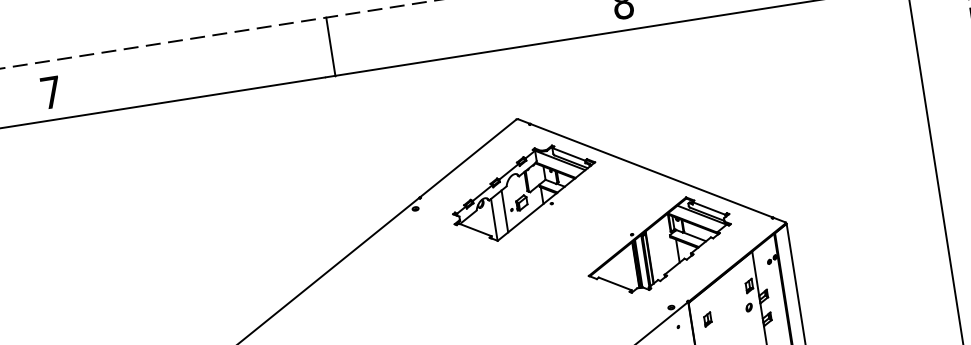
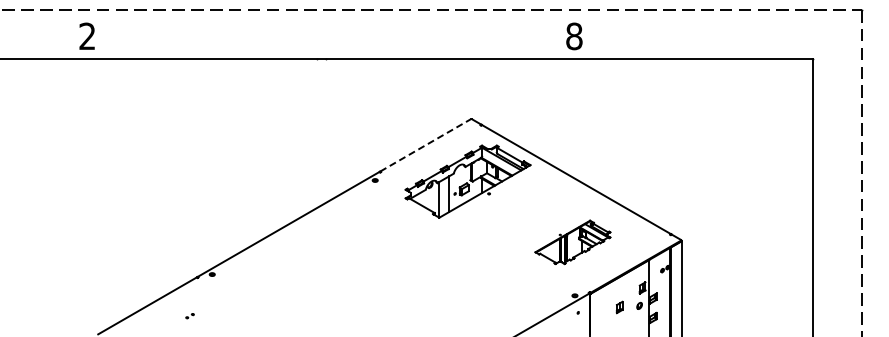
line: (330, 46) -> (325, 34), removed
text: (51, 91) -> (87, 35), 7 -> 2
line: (468, 158) -> (425, 145), solid -> dashed
part: (658, 245) -> (572, 242), size x0.6
part: (707, 319) -> (619, 307), moved

